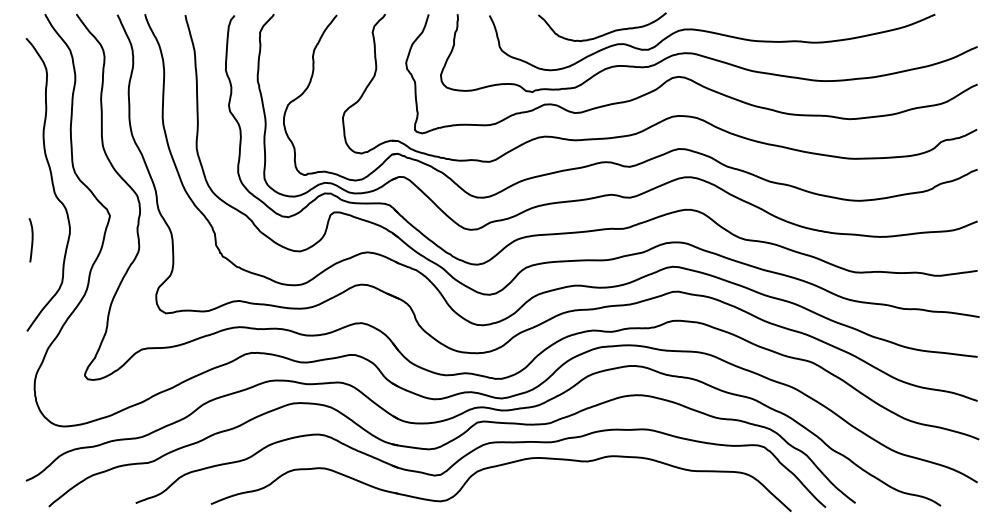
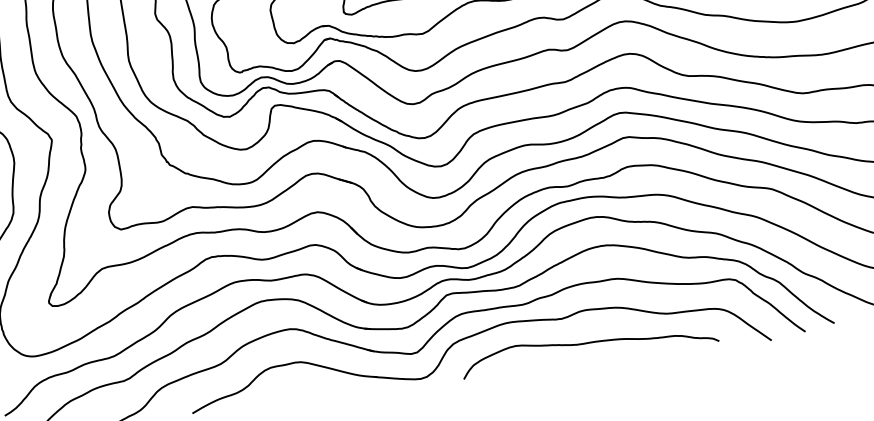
curve: (610, 489) -> (588, 343), added

